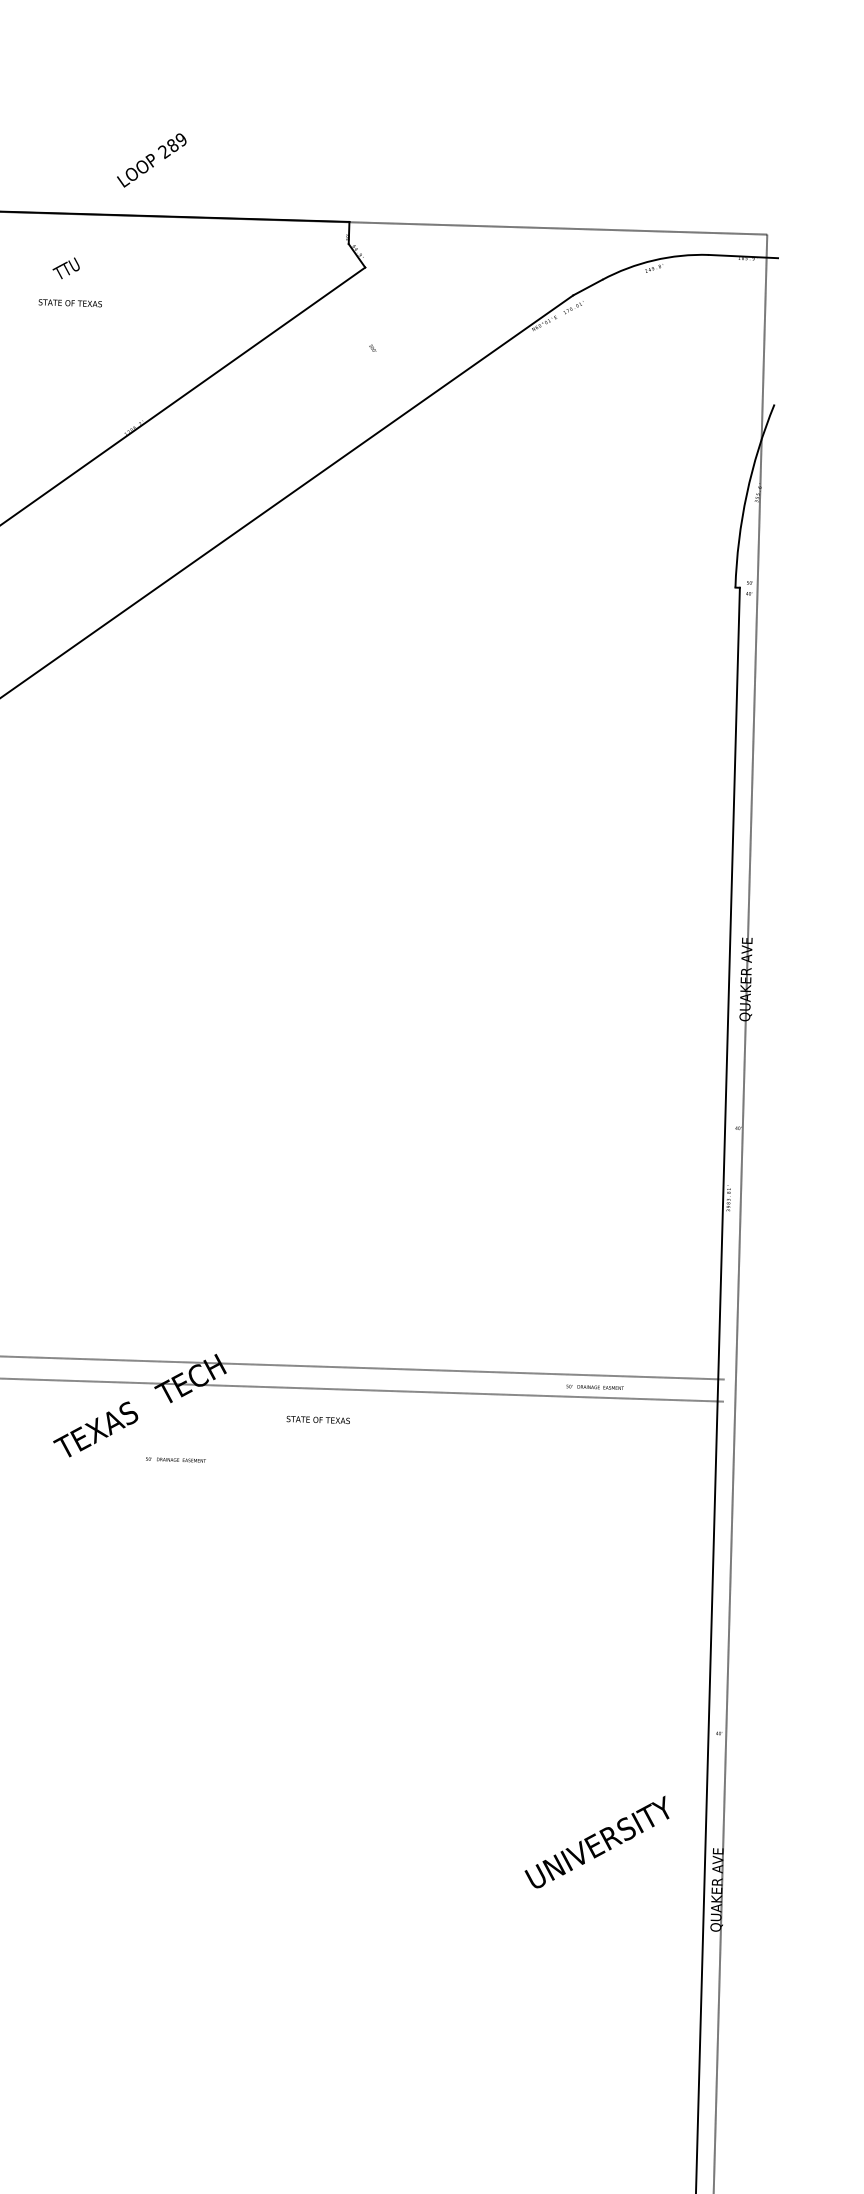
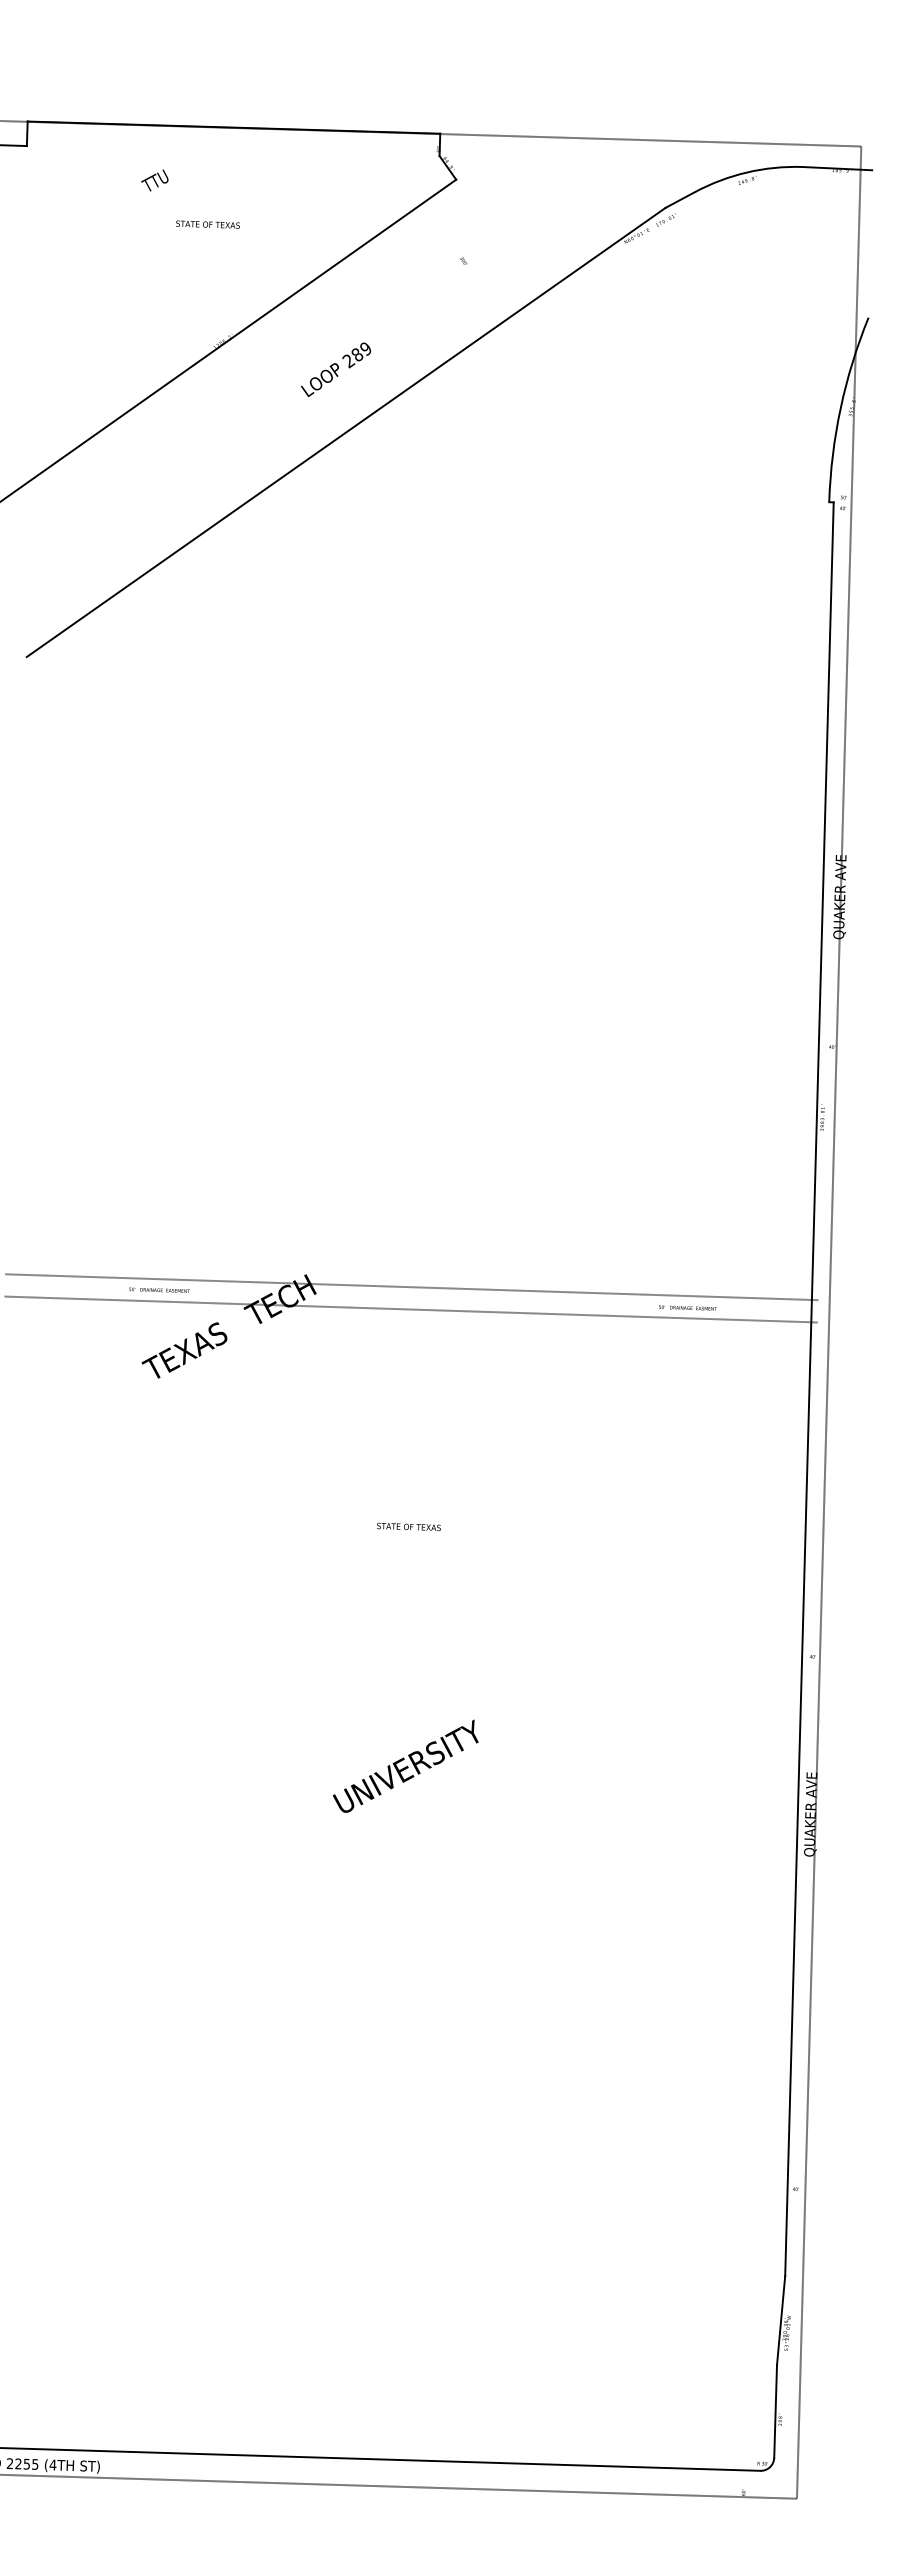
text: (152, 160) -> (336, 369), moved
text: (69, 303) -> (207, 224), moved
text: (317, 1419) -> (408, 1526), moved
text: (176, 1459) -> (159, 1289), moved
text: (596, 1841) -> (405, 1765), moved

